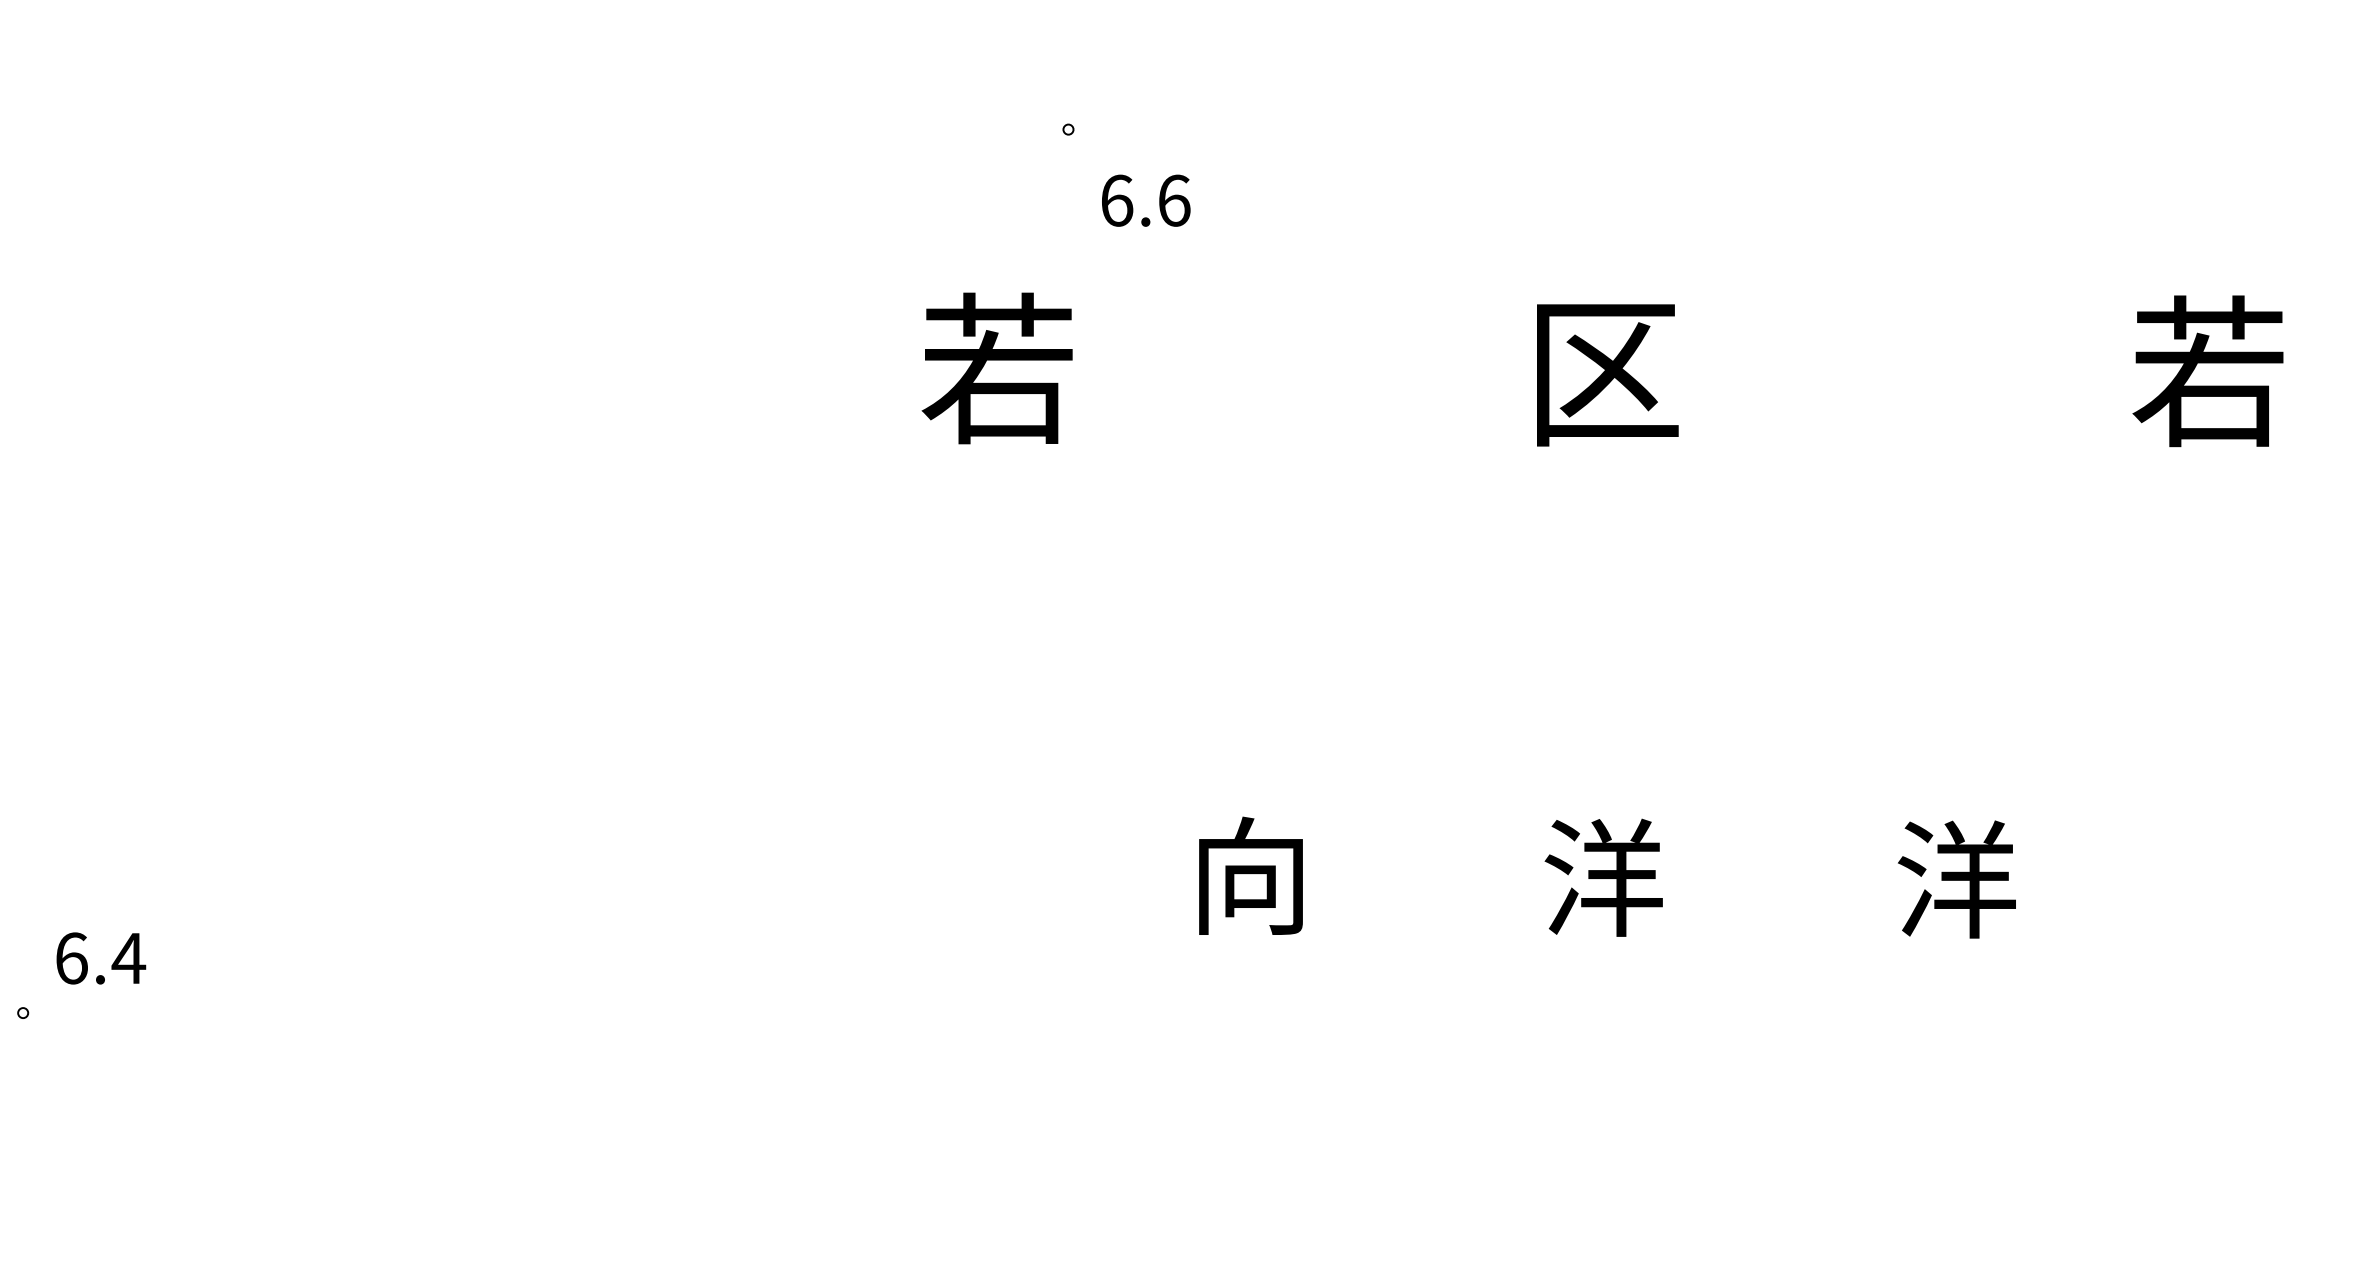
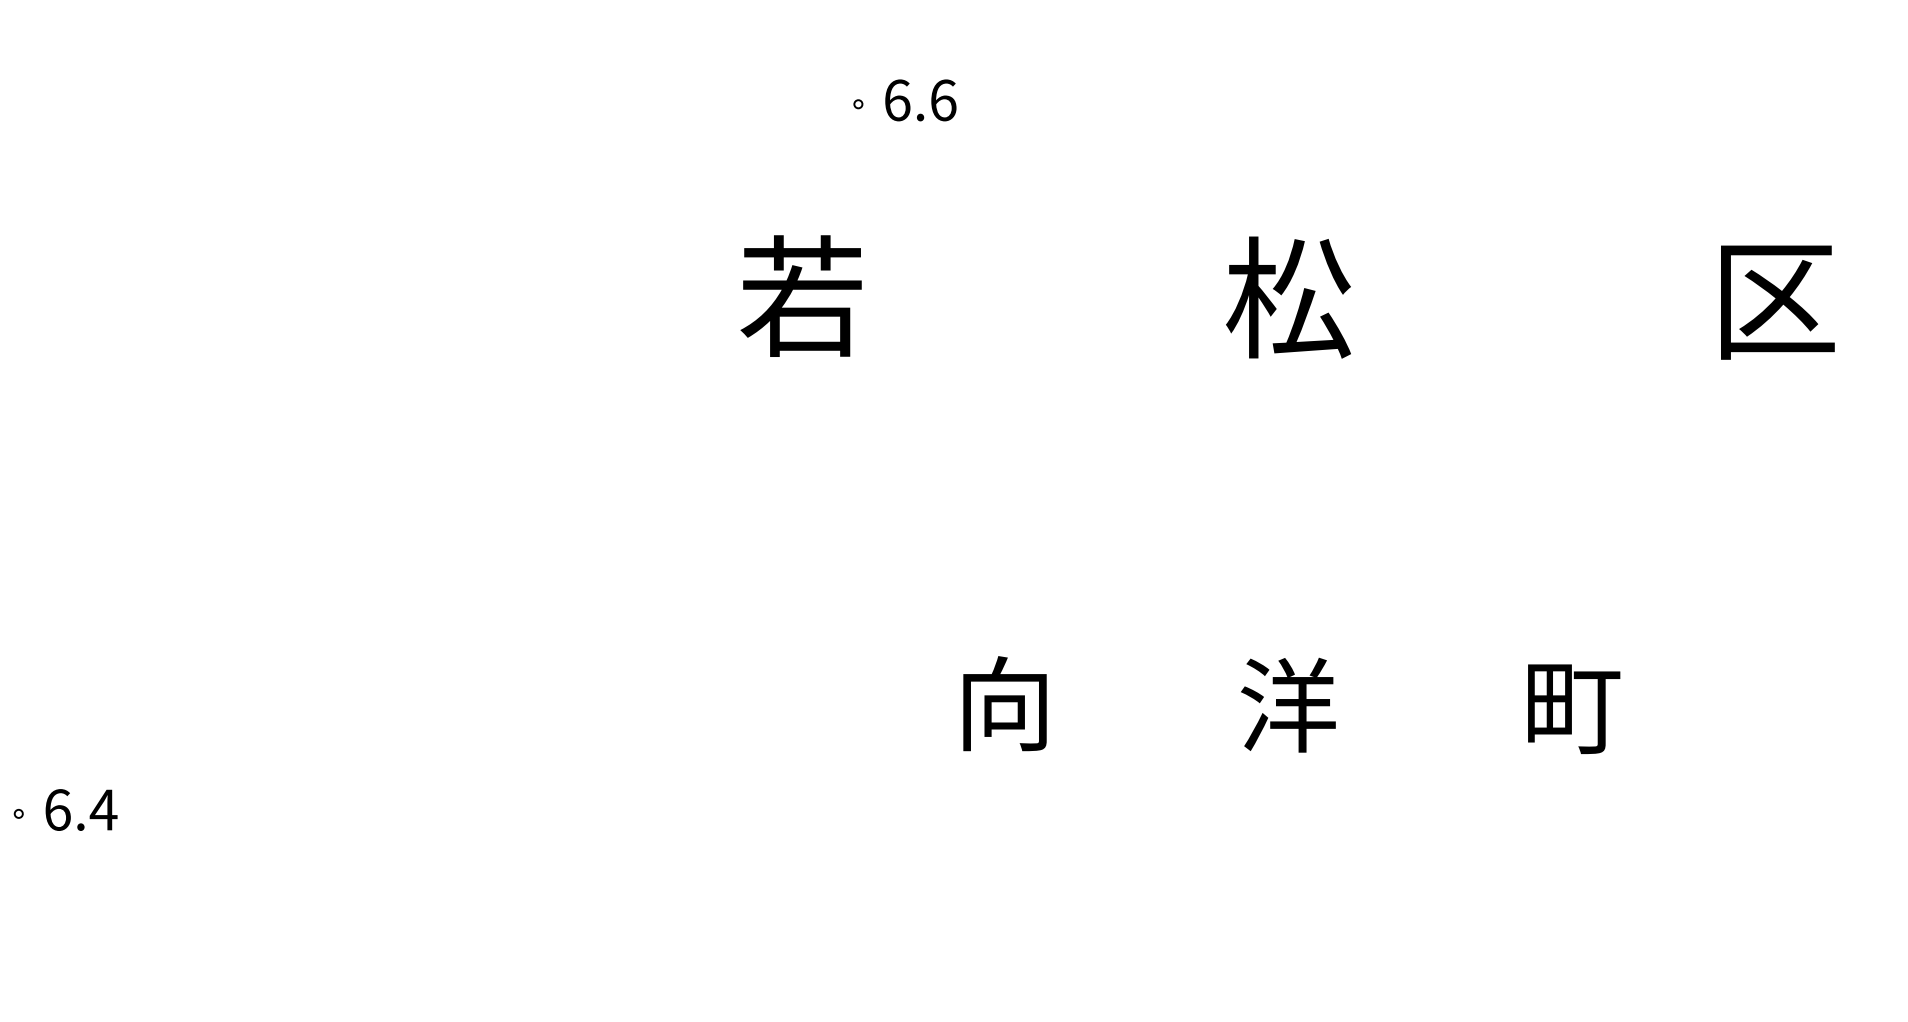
text: (1145, 200) -> (920, 100), moved
text: (1603, 370) -> (1288, 297), 区 -> 松
text: (2207, 371) -> (1773, 298), 若 -> 区
text: (1957, 879) -> (1572, 706), 洋 -> 町
text: (101, 957) -> (81, 809), moved

